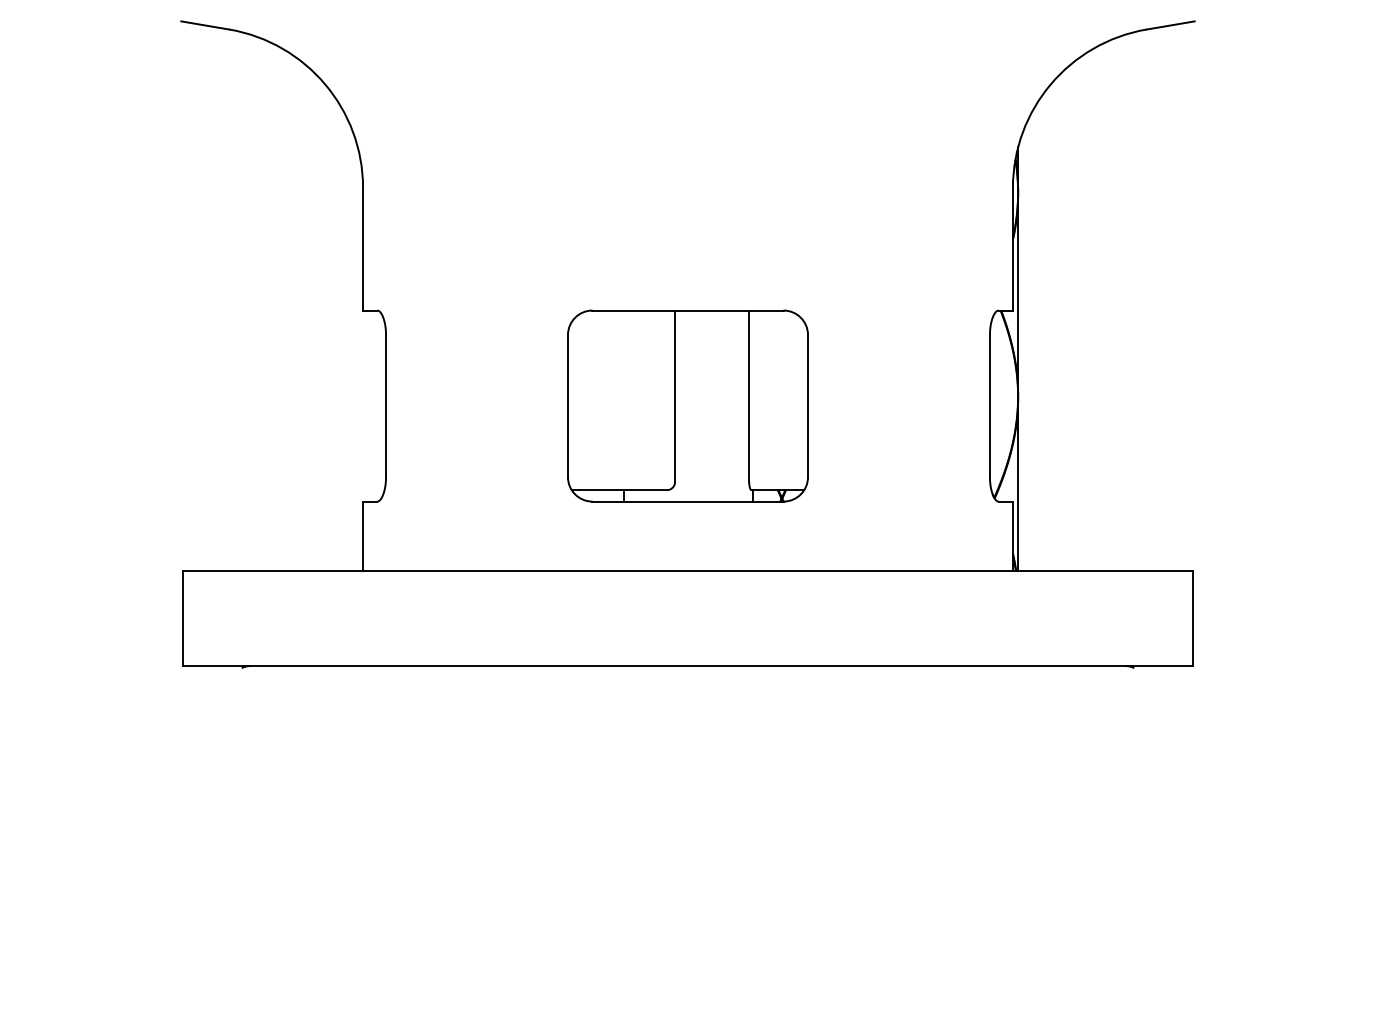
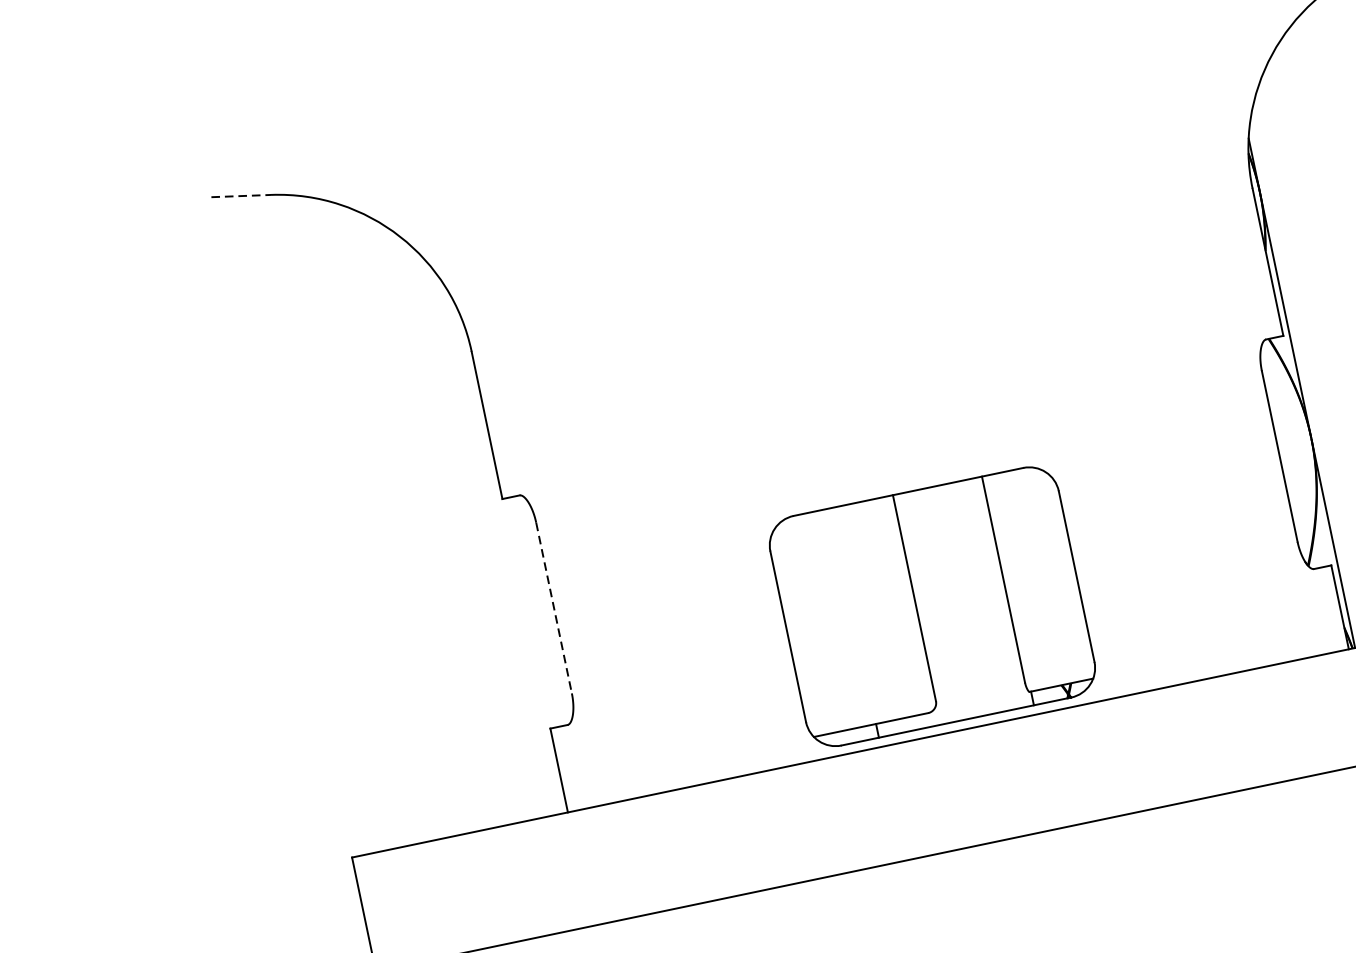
line: (205, 25) -> (241, 196), solid -> dashed
part: (687, 405) -> (931, 606), moved
line: (386, 406) -> (554, 608), solid -> dashed

